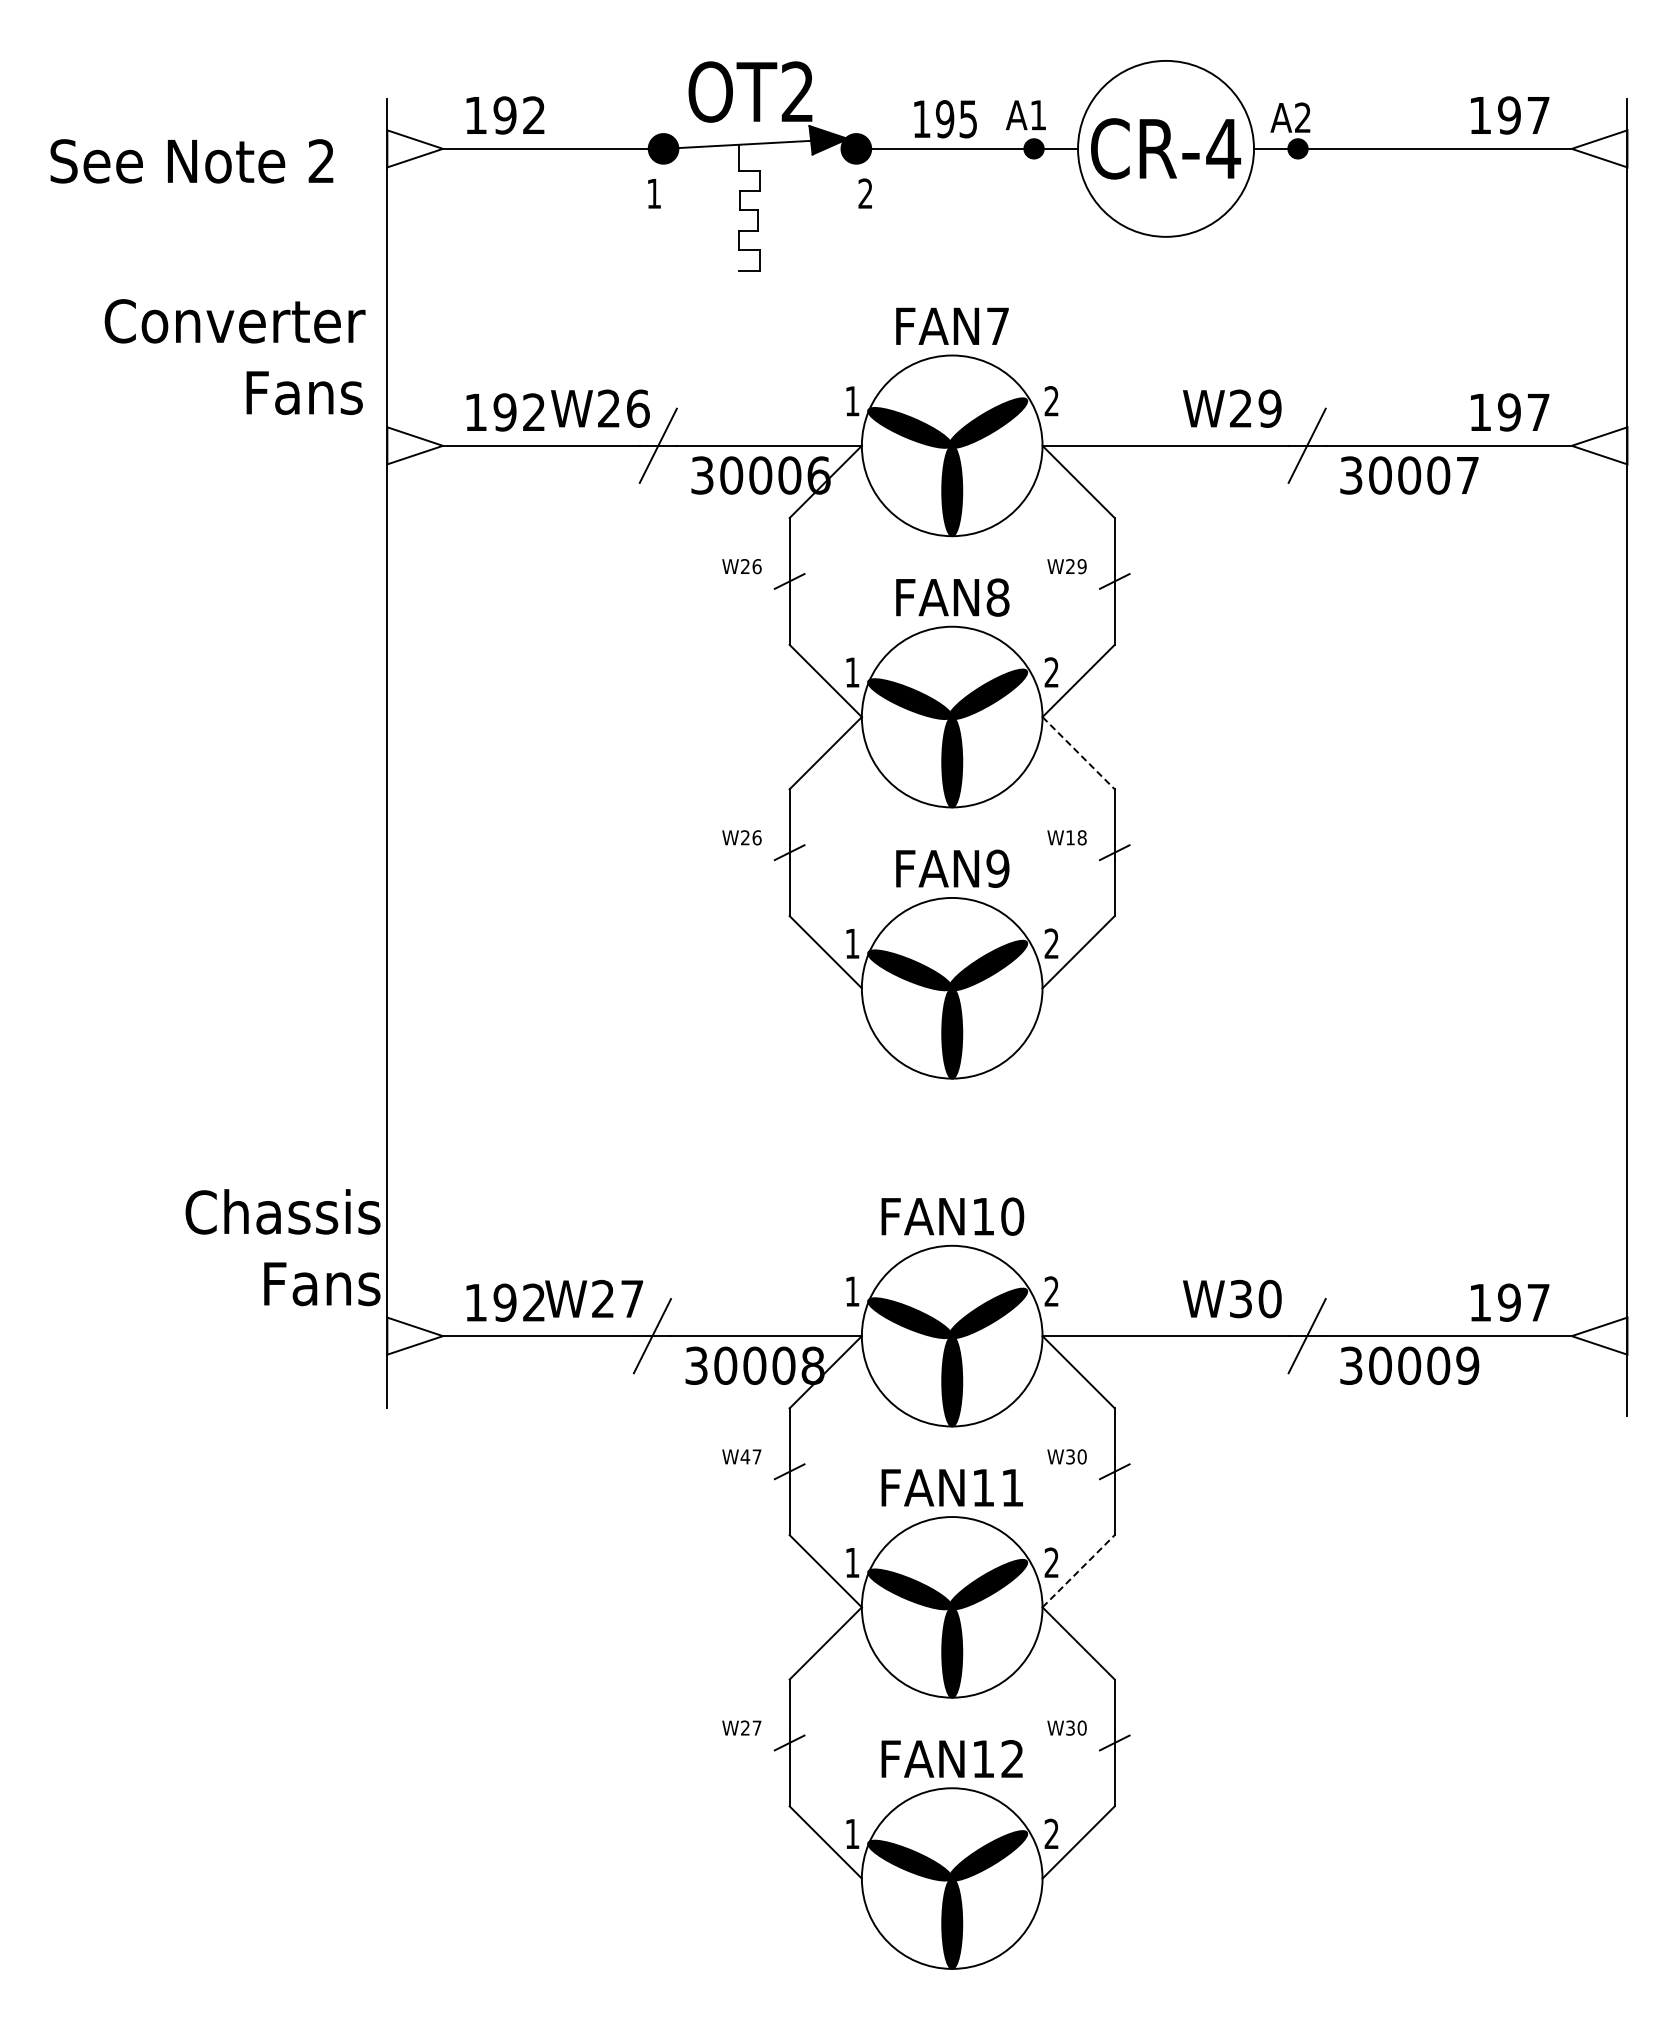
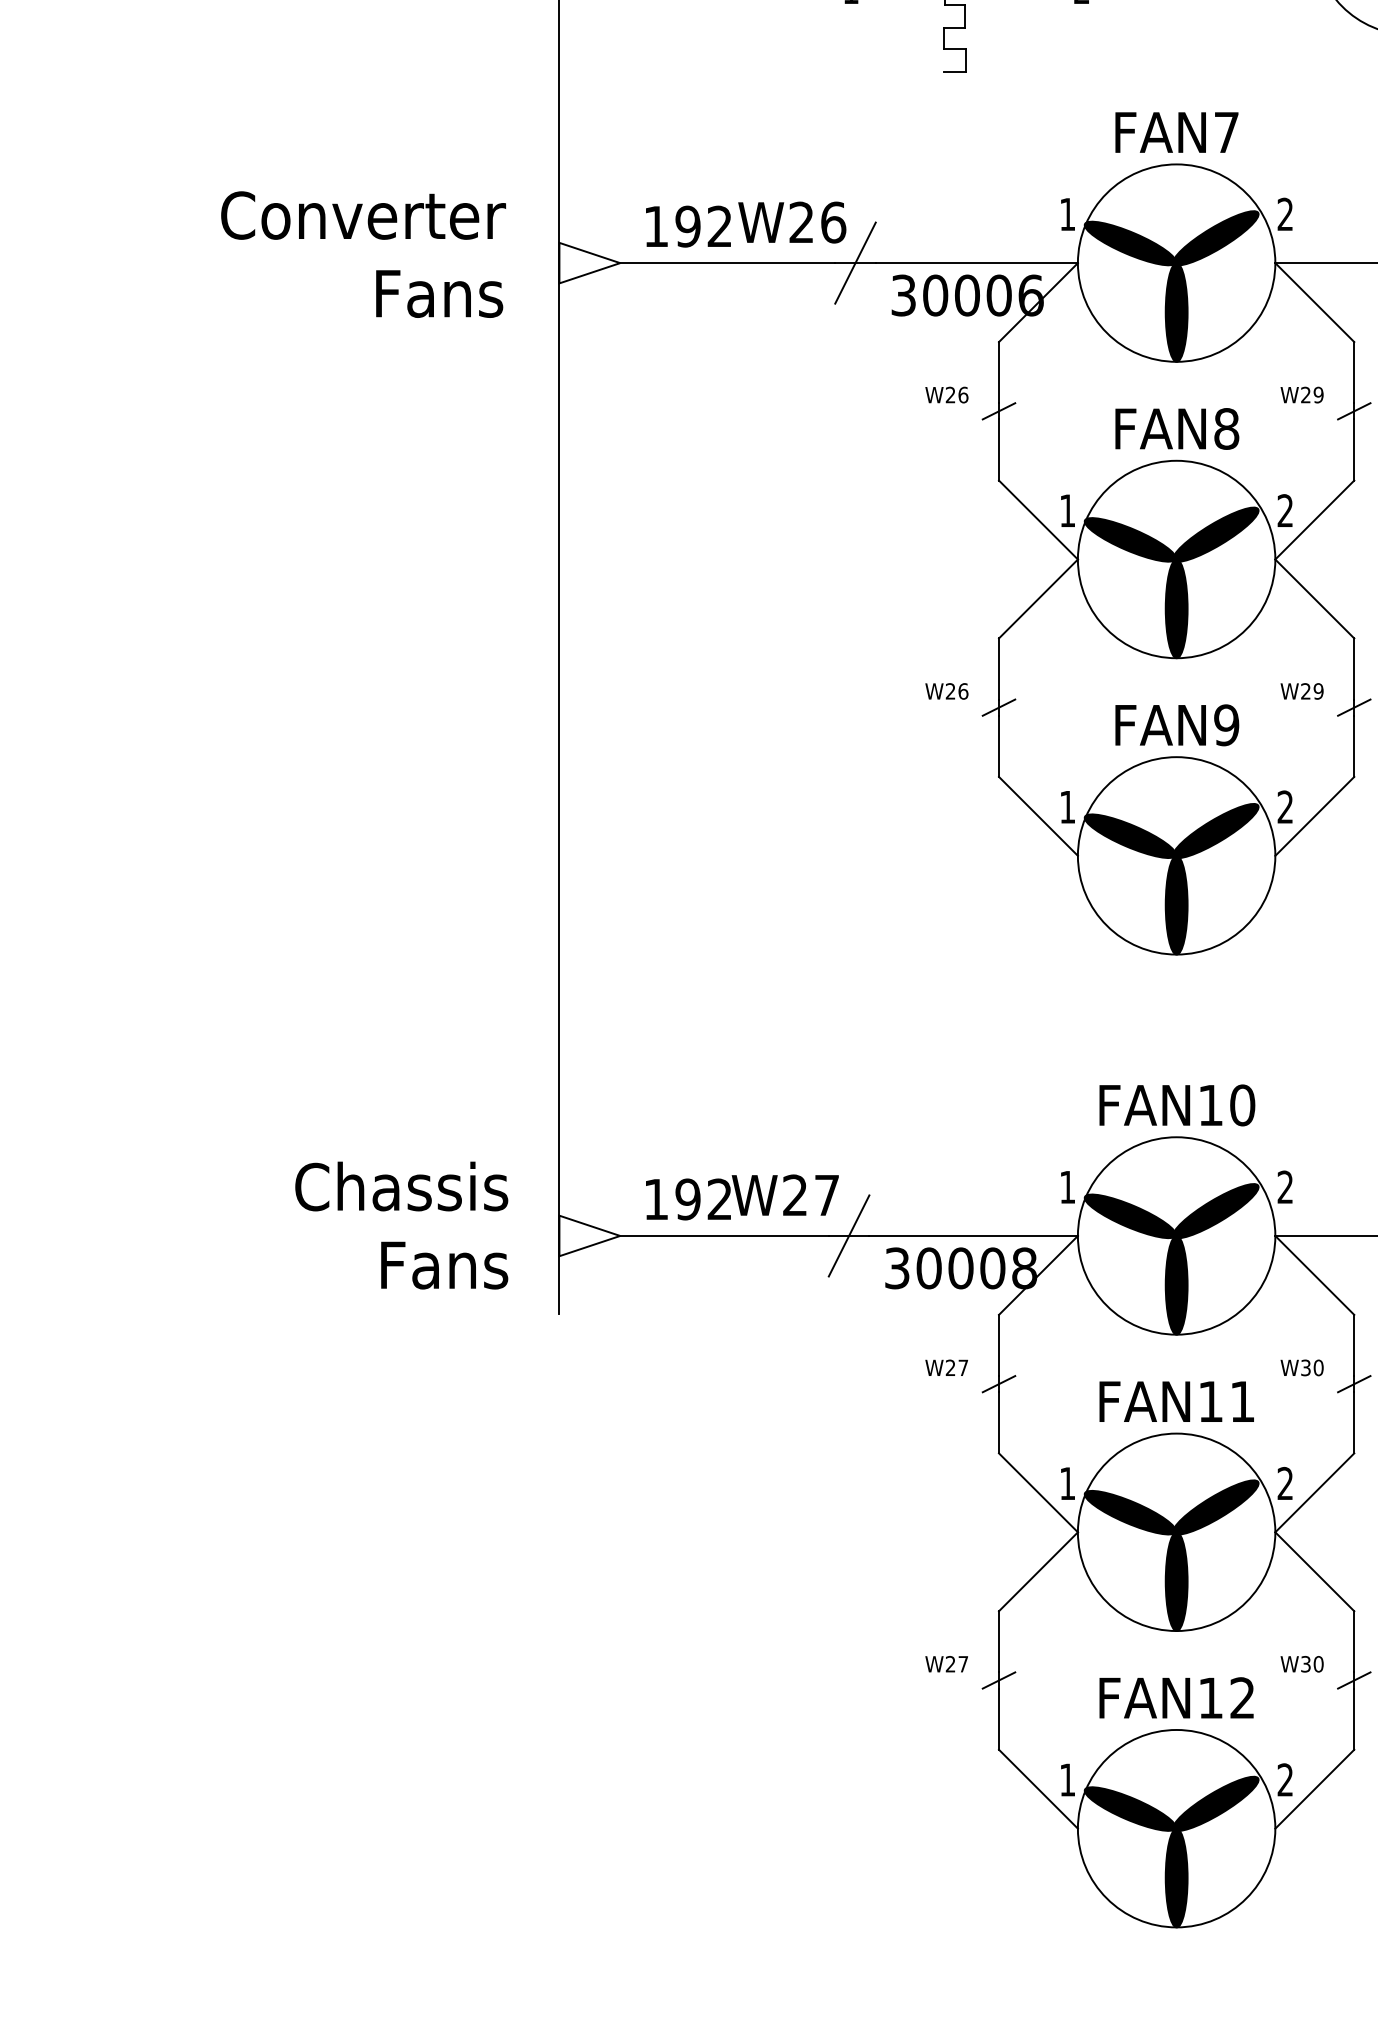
text: (234, 356) -> (362, 254), moved
line: (1079, 753) -> (1315, 599), dashed -> solid
text: (1076, 837) -> (1312, 691), W18 -> W29
text: (282, 1247) -> (401, 1225), moved
text: (745, 1456) -> (950, 1367), W47 -> W27
line: (1079, 1570) -> (1315, 1492), dashed -> solid

